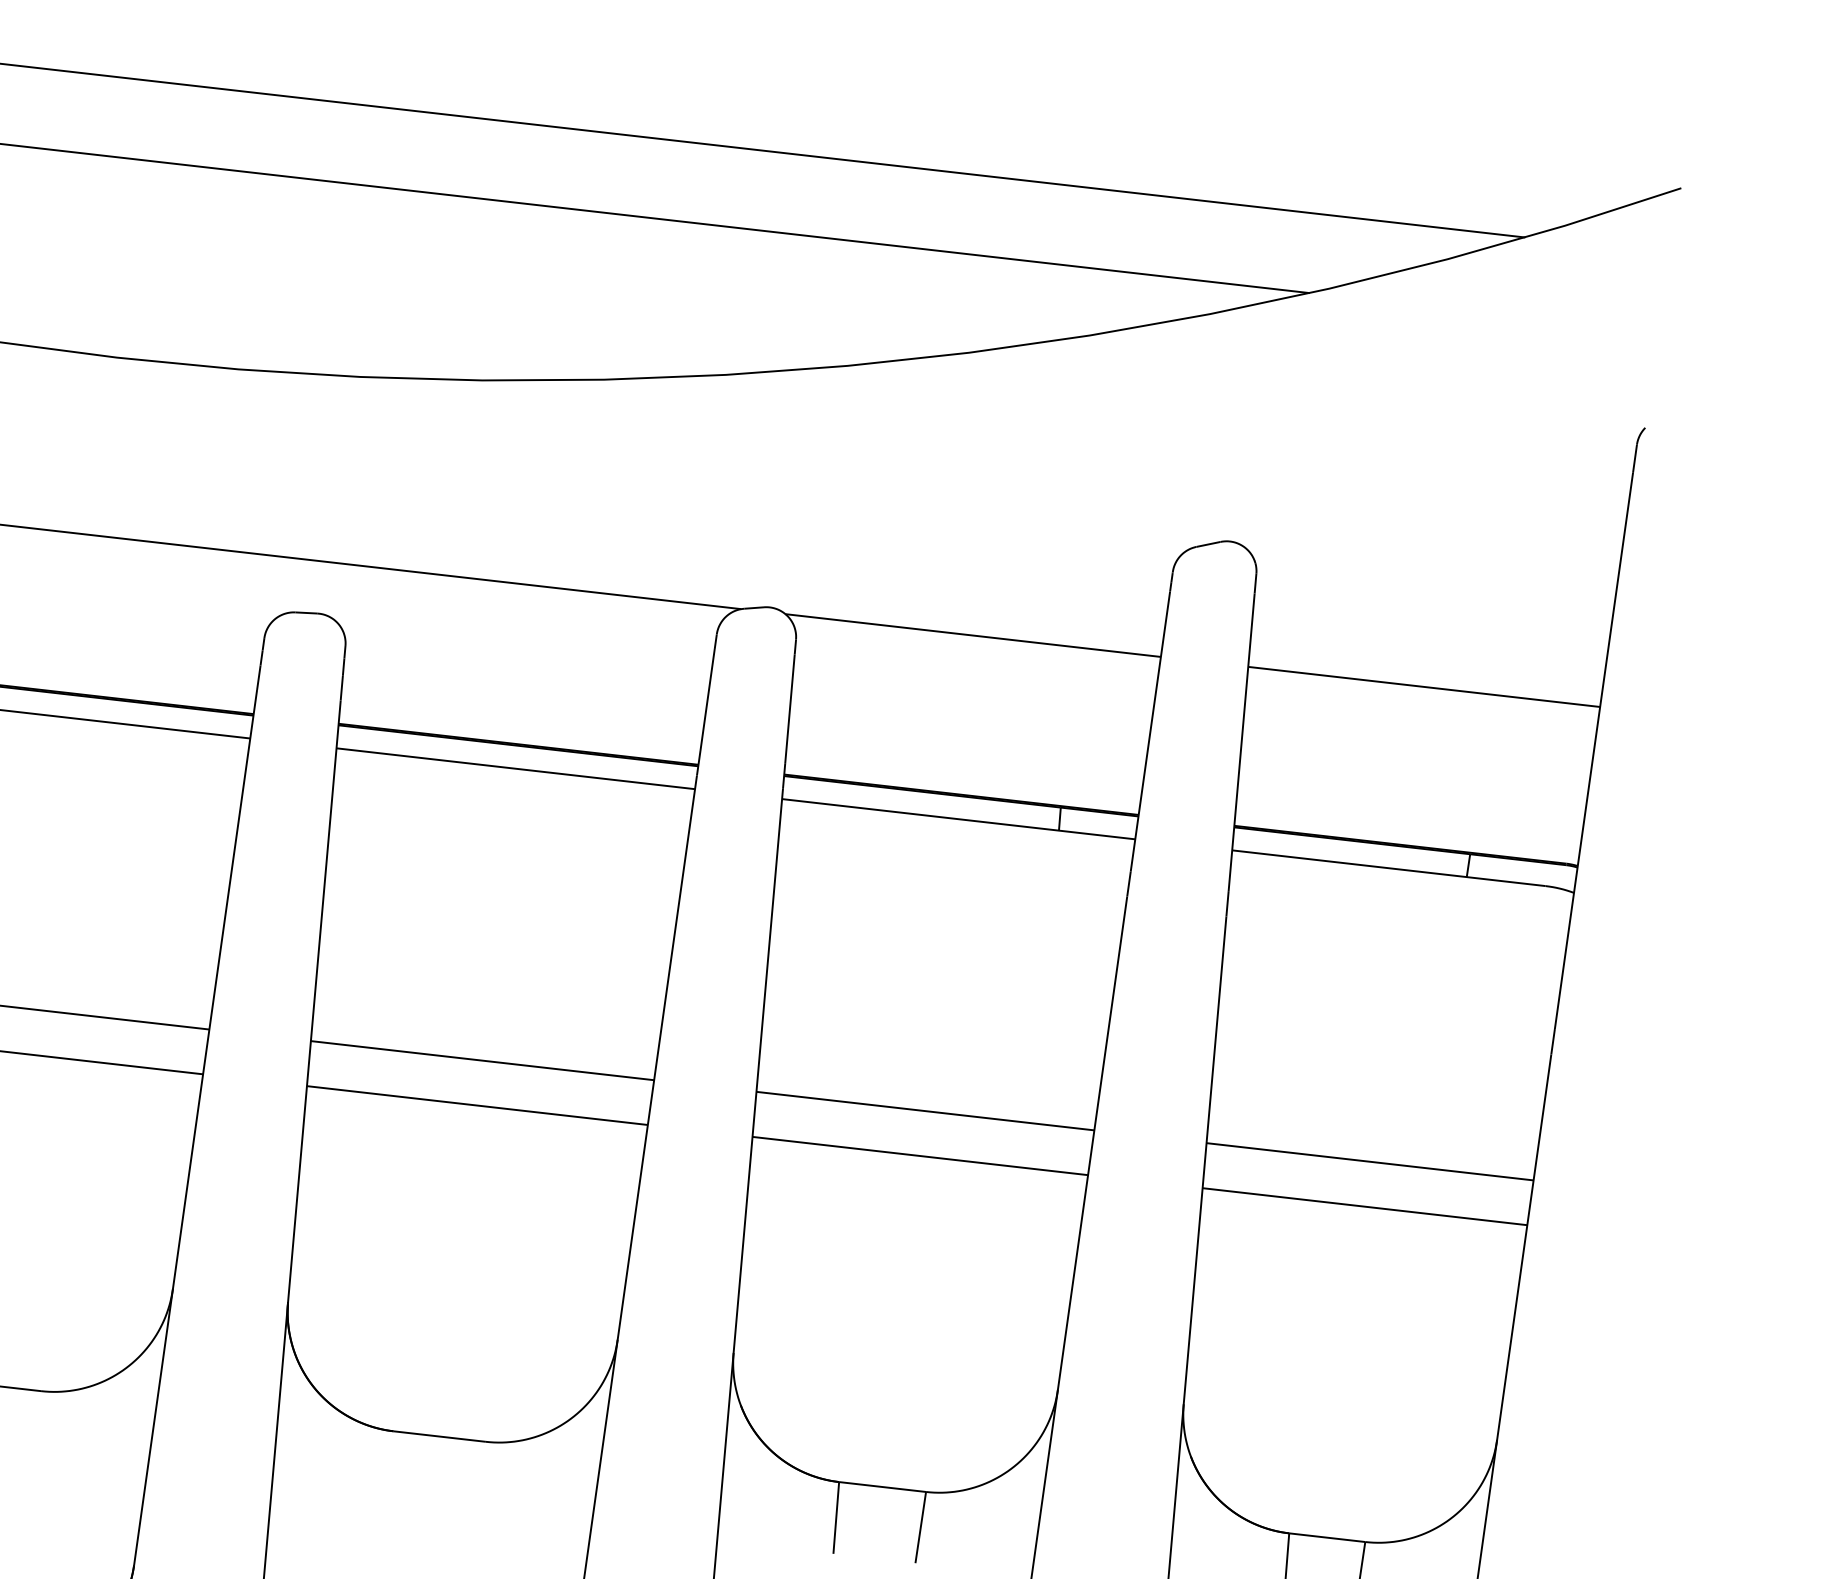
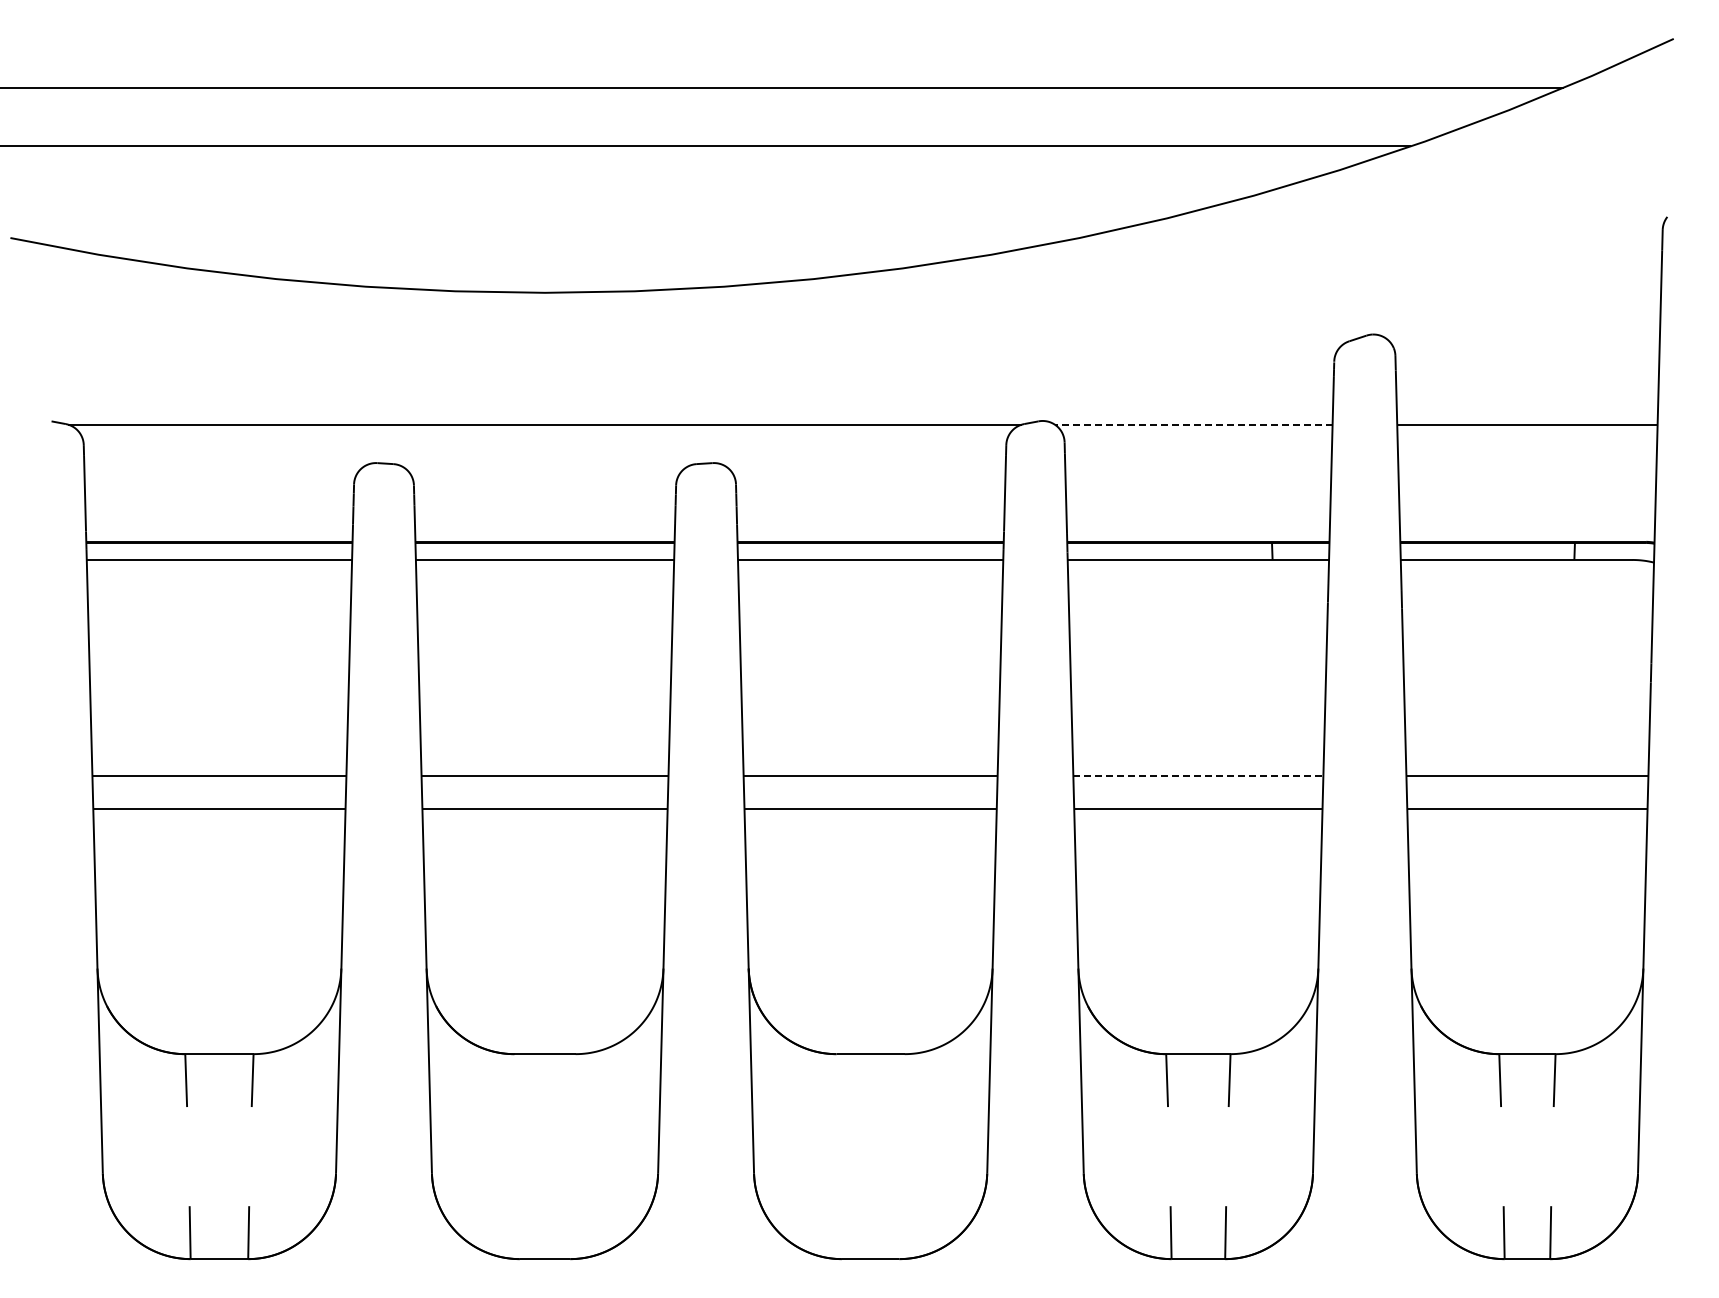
line: (972, 635) -> (1193, 424), solid -> dashed
line: (925, 1110) -> (1198, 775), solid -> dashed

